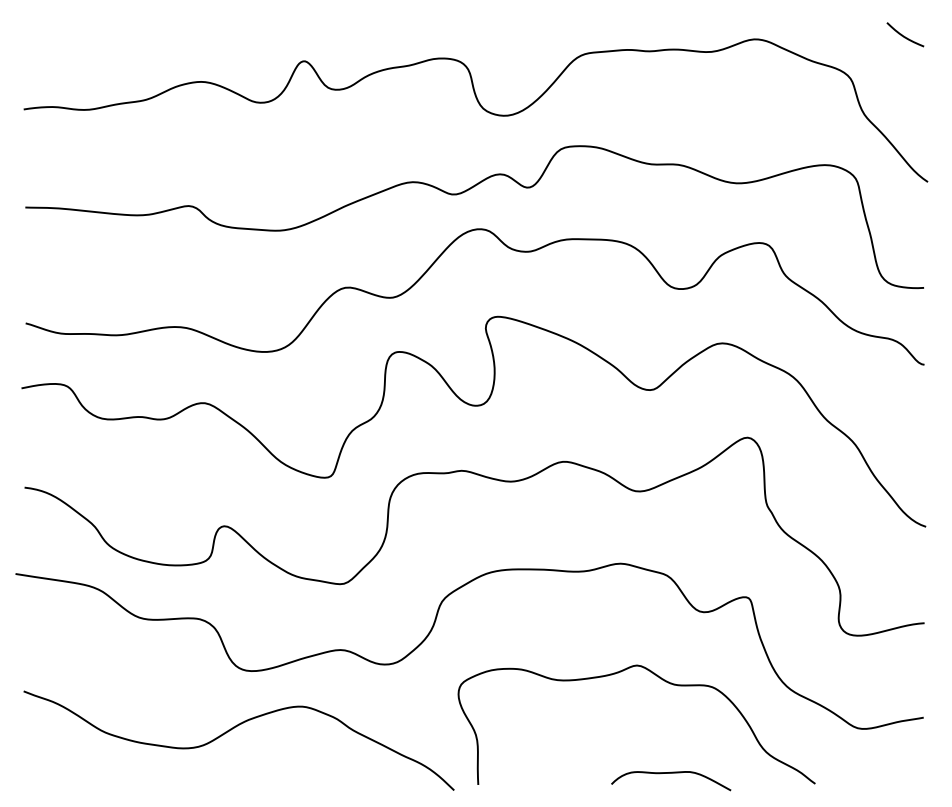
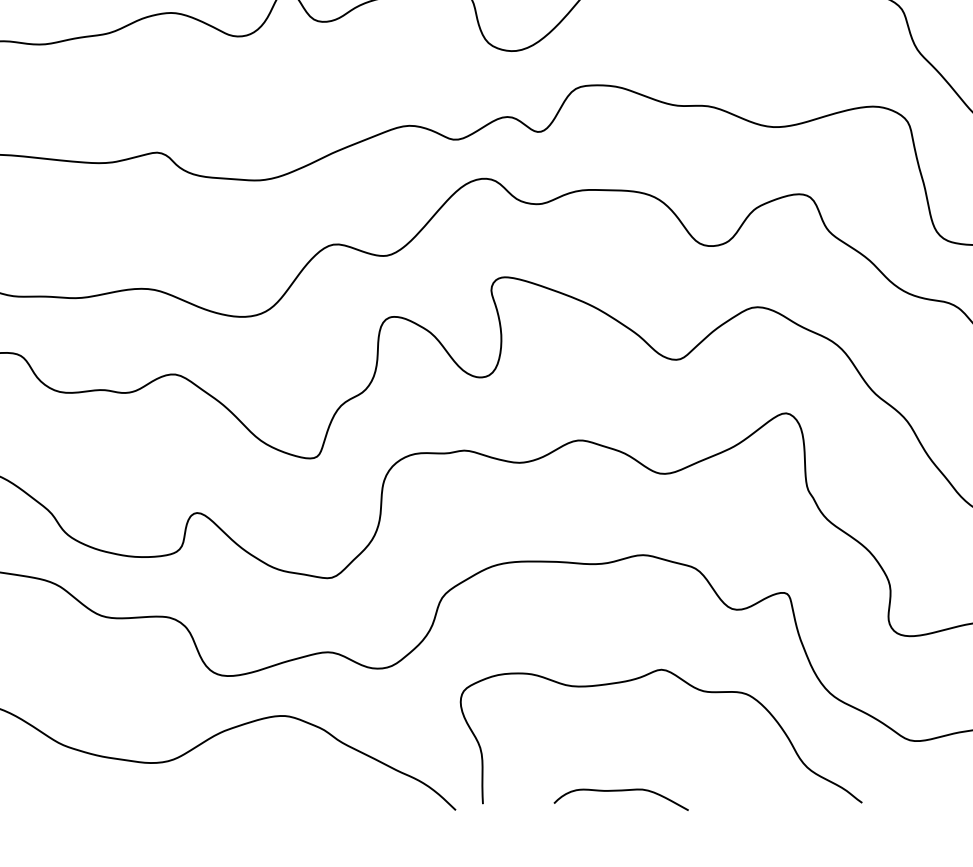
curve: (671, 773) -> (621, 791), moved

